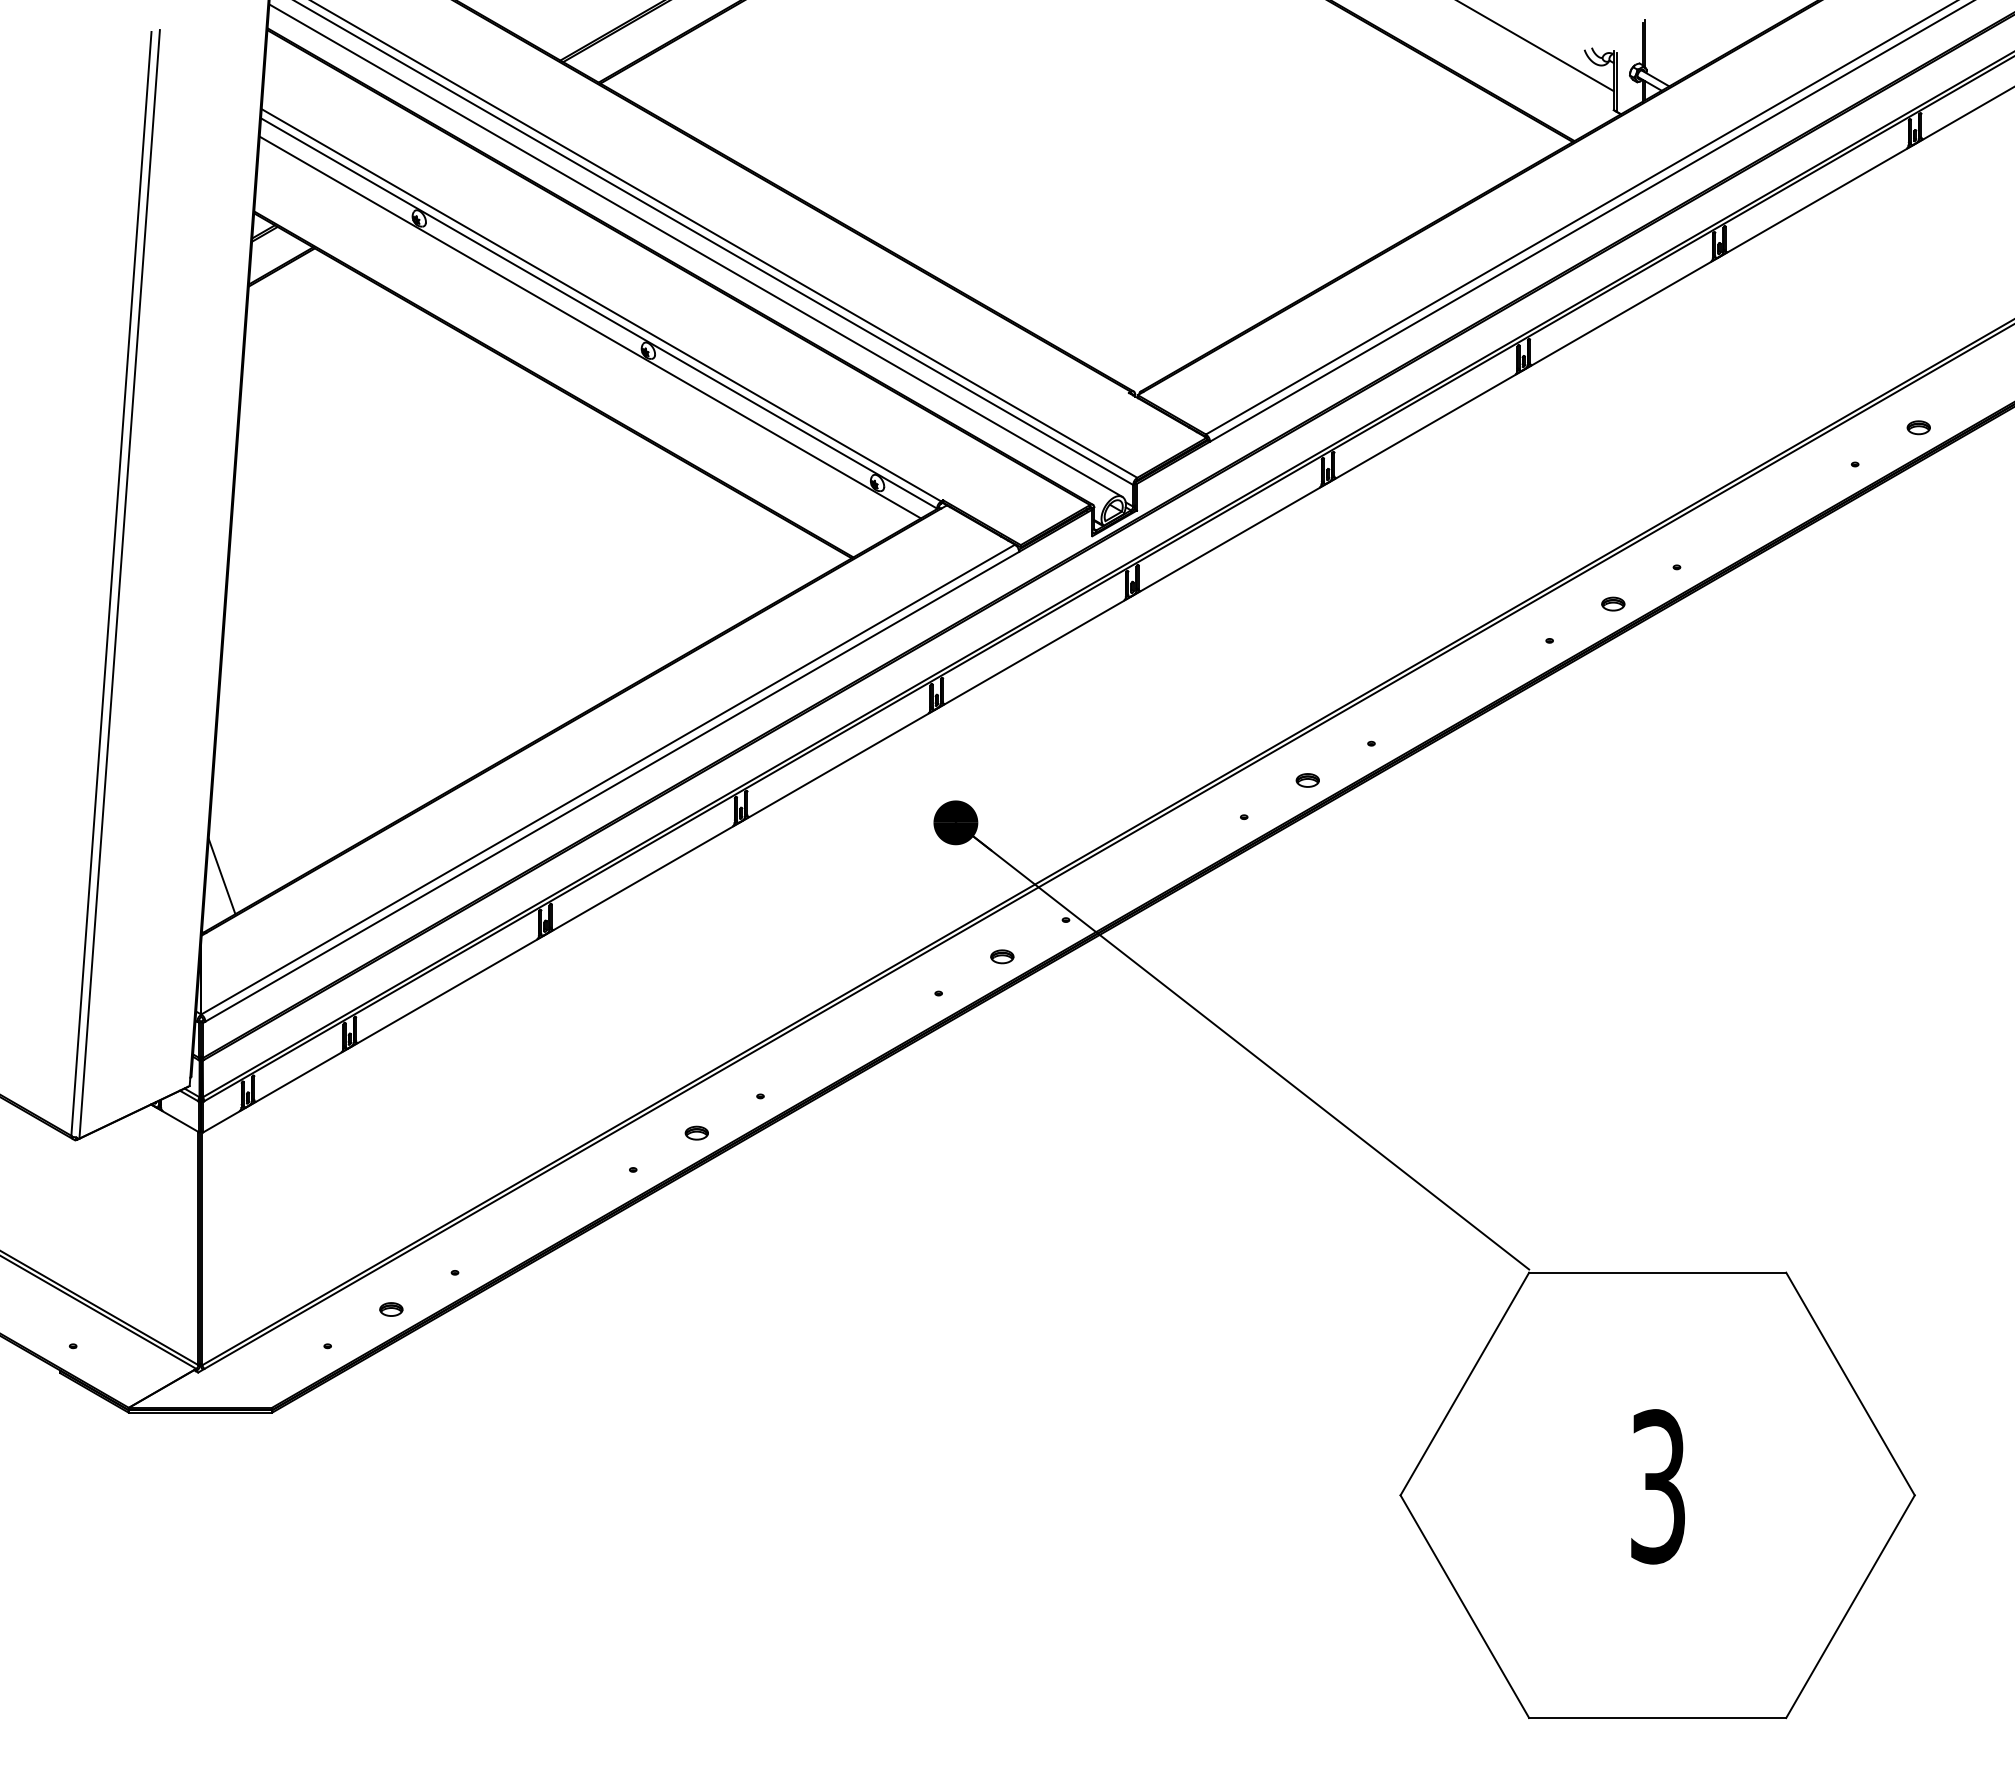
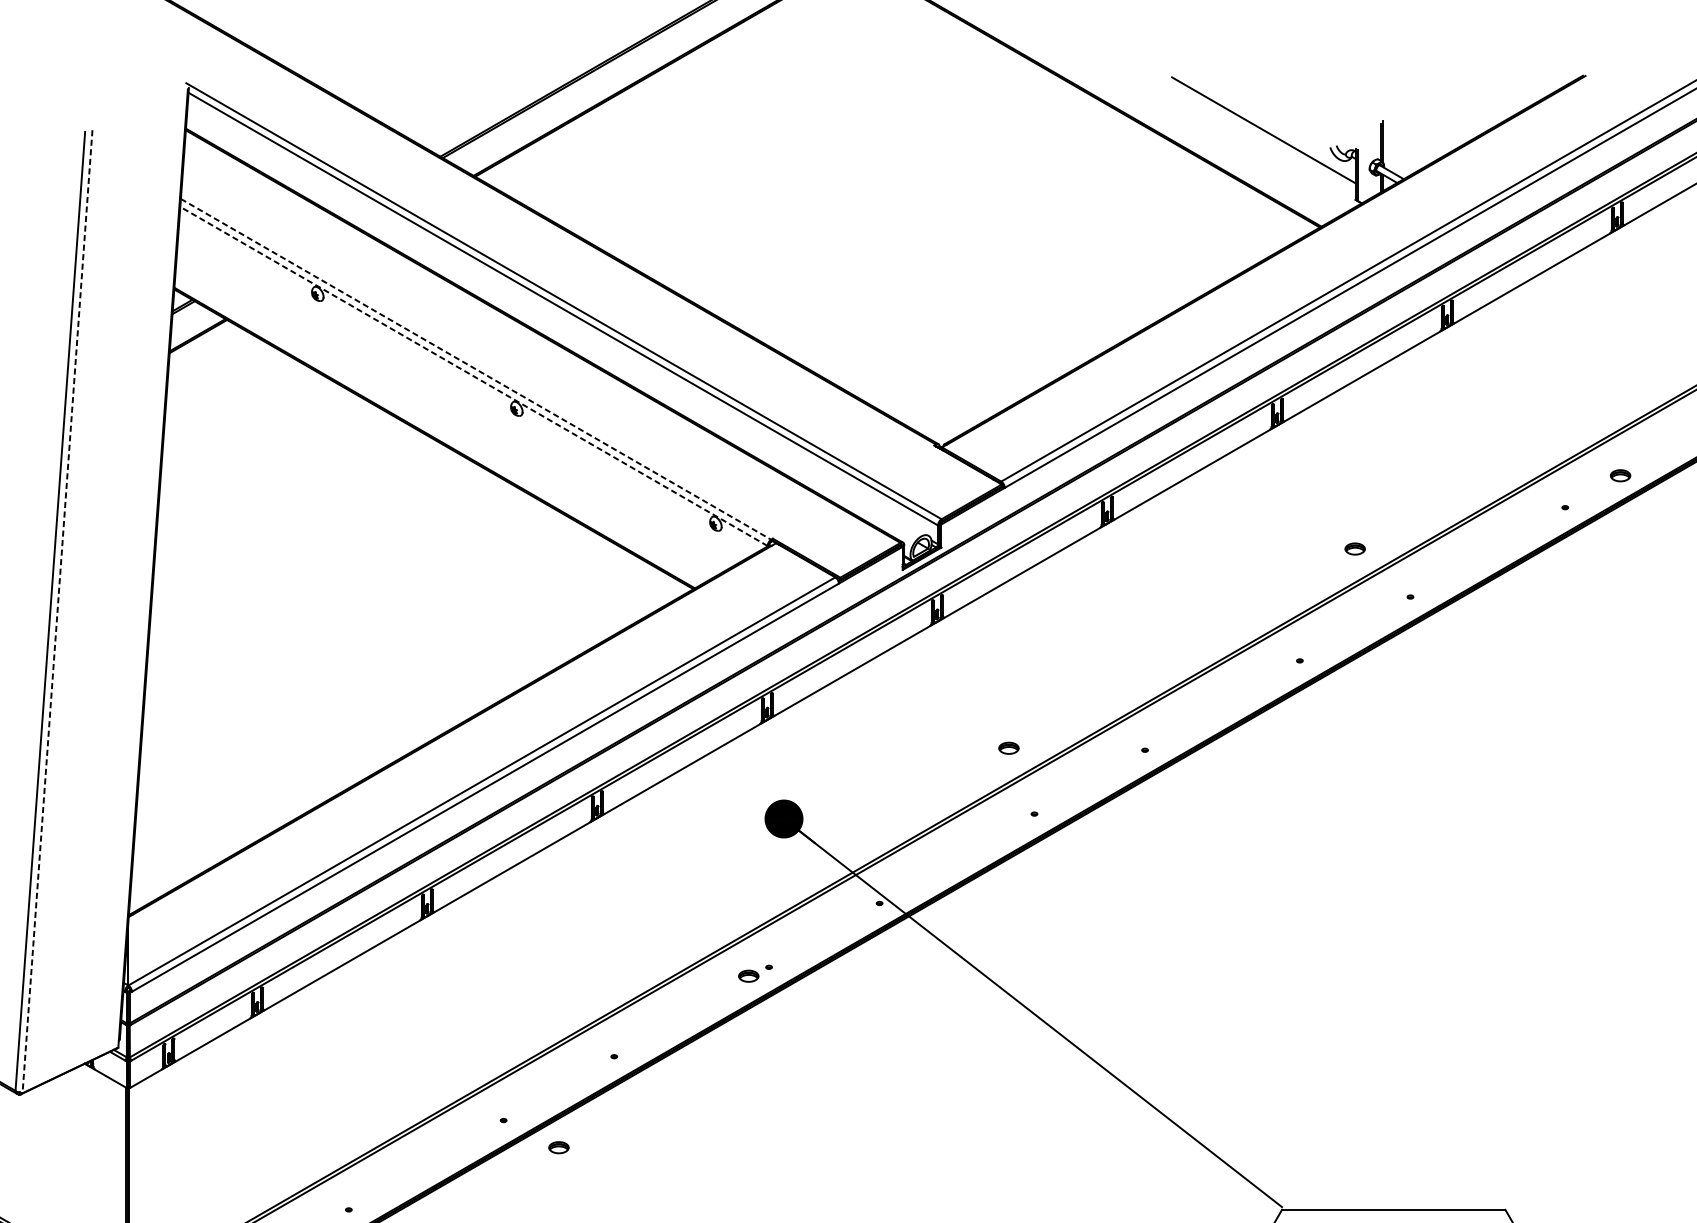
line: (695, 250) -> (557, 321), removed
line: (601, 305) -> (476, 369), solid -> dashed
line: (598, 313) -> (473, 376), solid -> dashed
line: (589, 327) -> (465, 388), removed
line: (119, 584) -> (57, 611), solid -> dashed
part: (1613, 603) -> (1355, 548), moved
part: (1307, 780) -> (1008, 748), moved
line: (221, 876) -> (145, 865), removed
part: (1002, 956) -> (748, 975), moved
part: (696, 1132) -> (558, 1147), moved

